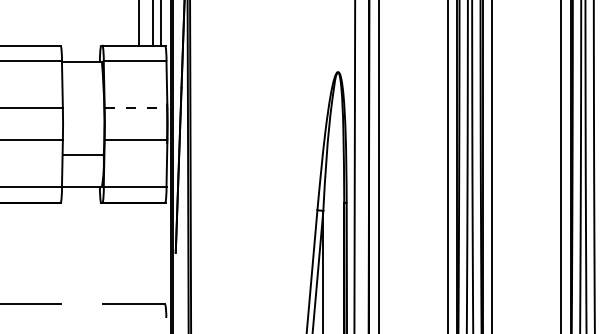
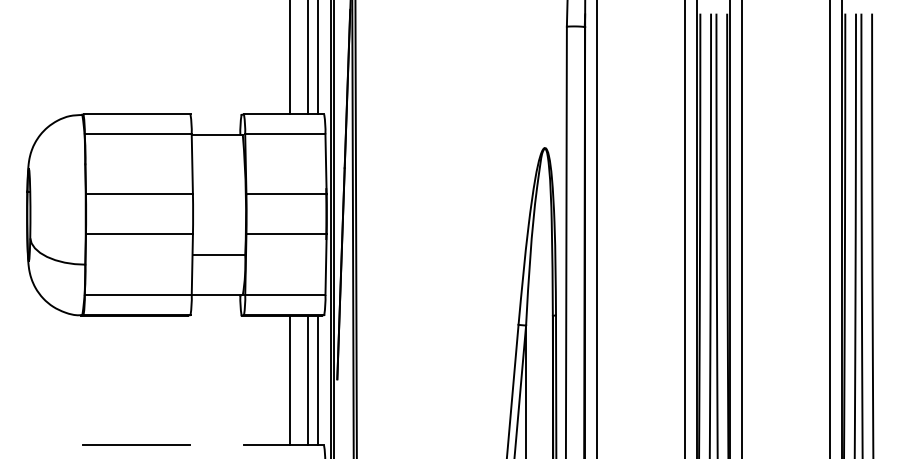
line: (136, 108) -> (287, 194), dashed -> solid
line: (138, 253) -> (289, 380), added
line: (152, 253) -> (307, 380), added
line: (161, 253) -> (318, 380), added

